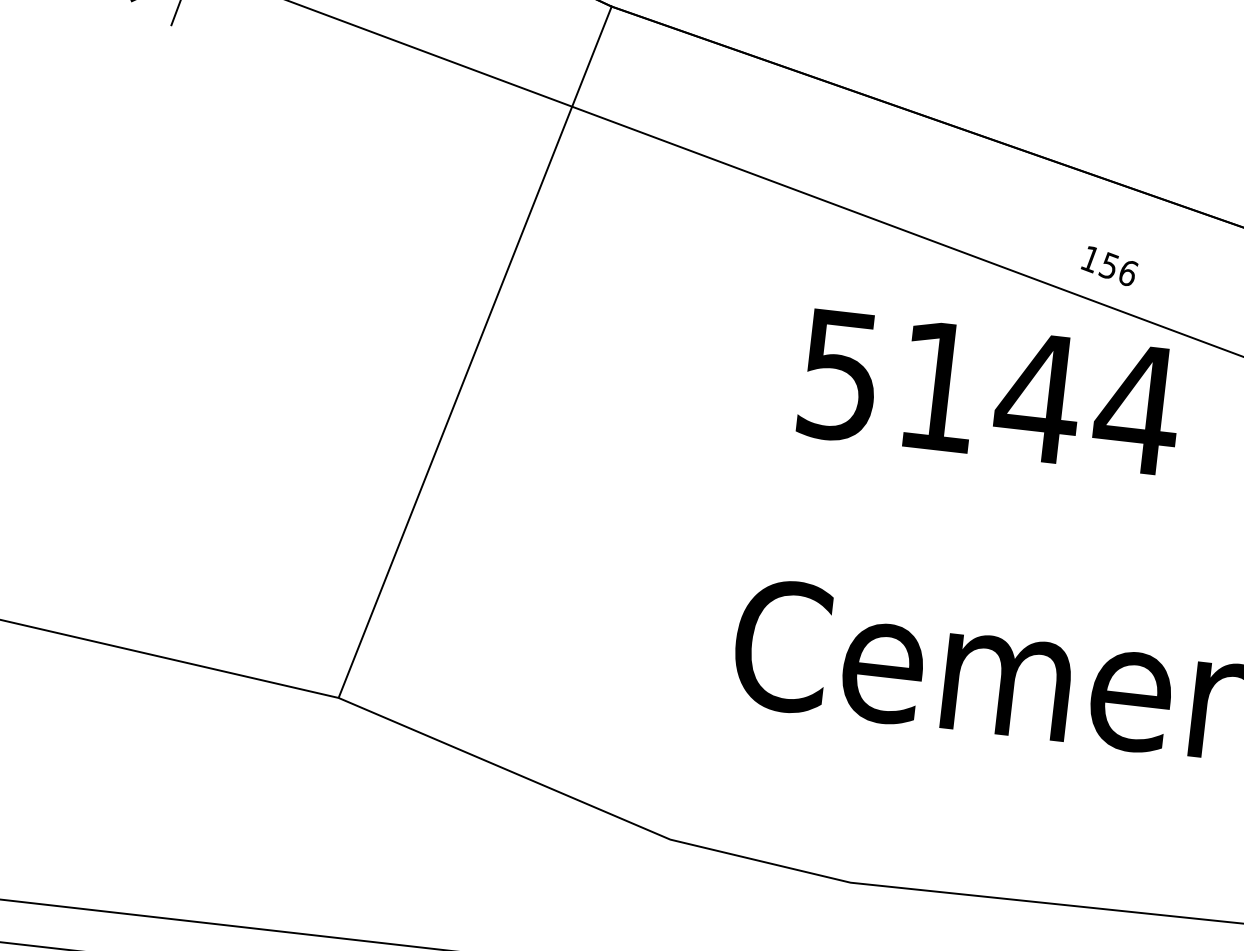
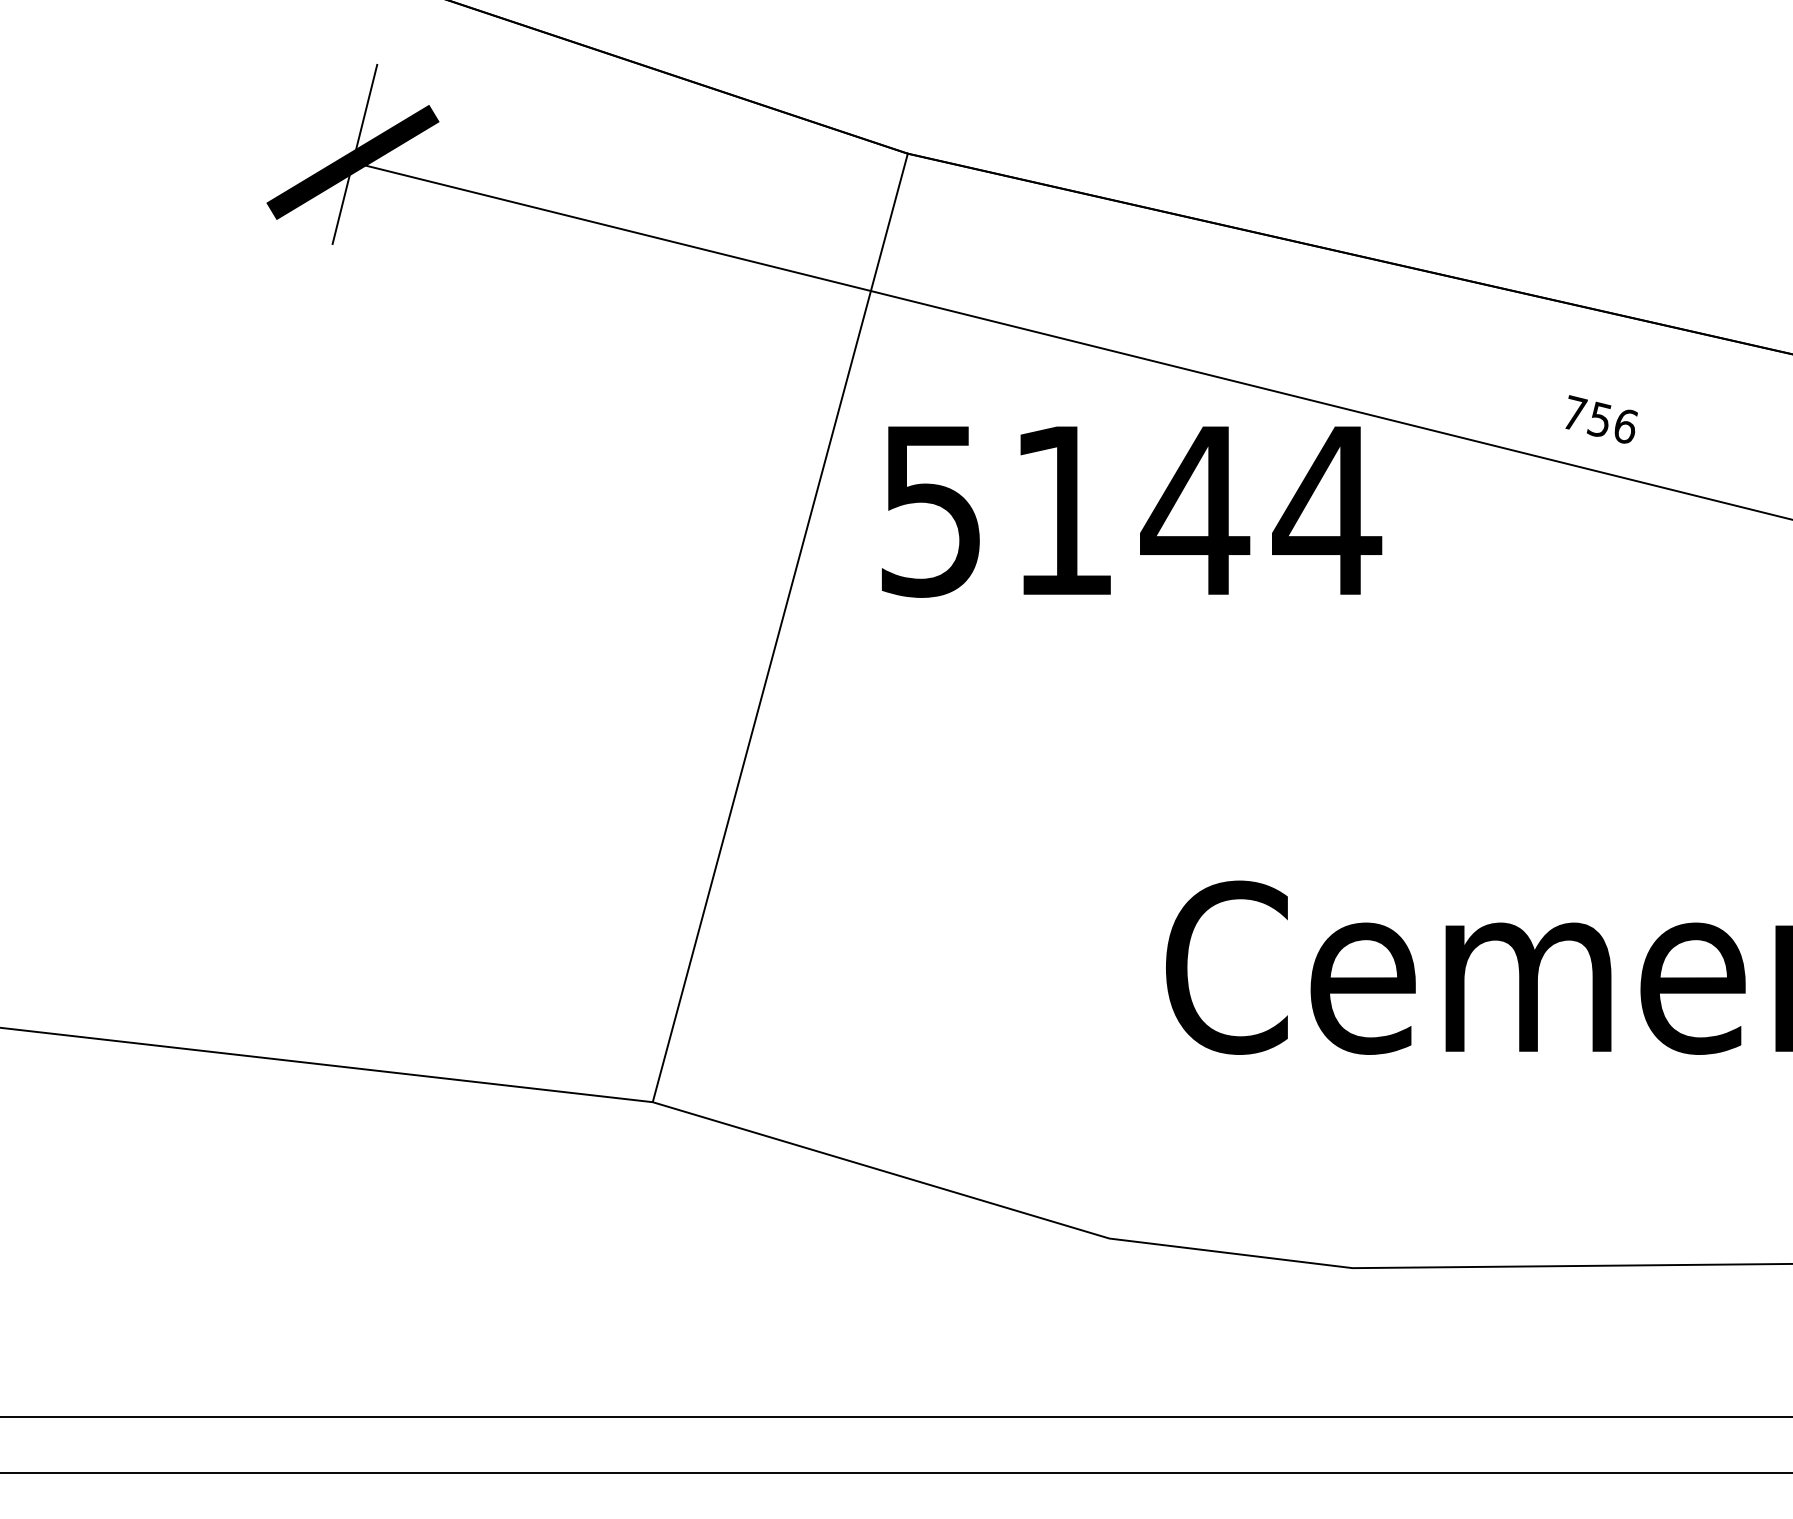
text: (1091, 259) -> (1575, 413), 156 -> 756
text: (990, 393) -> (1132, 511), moved

